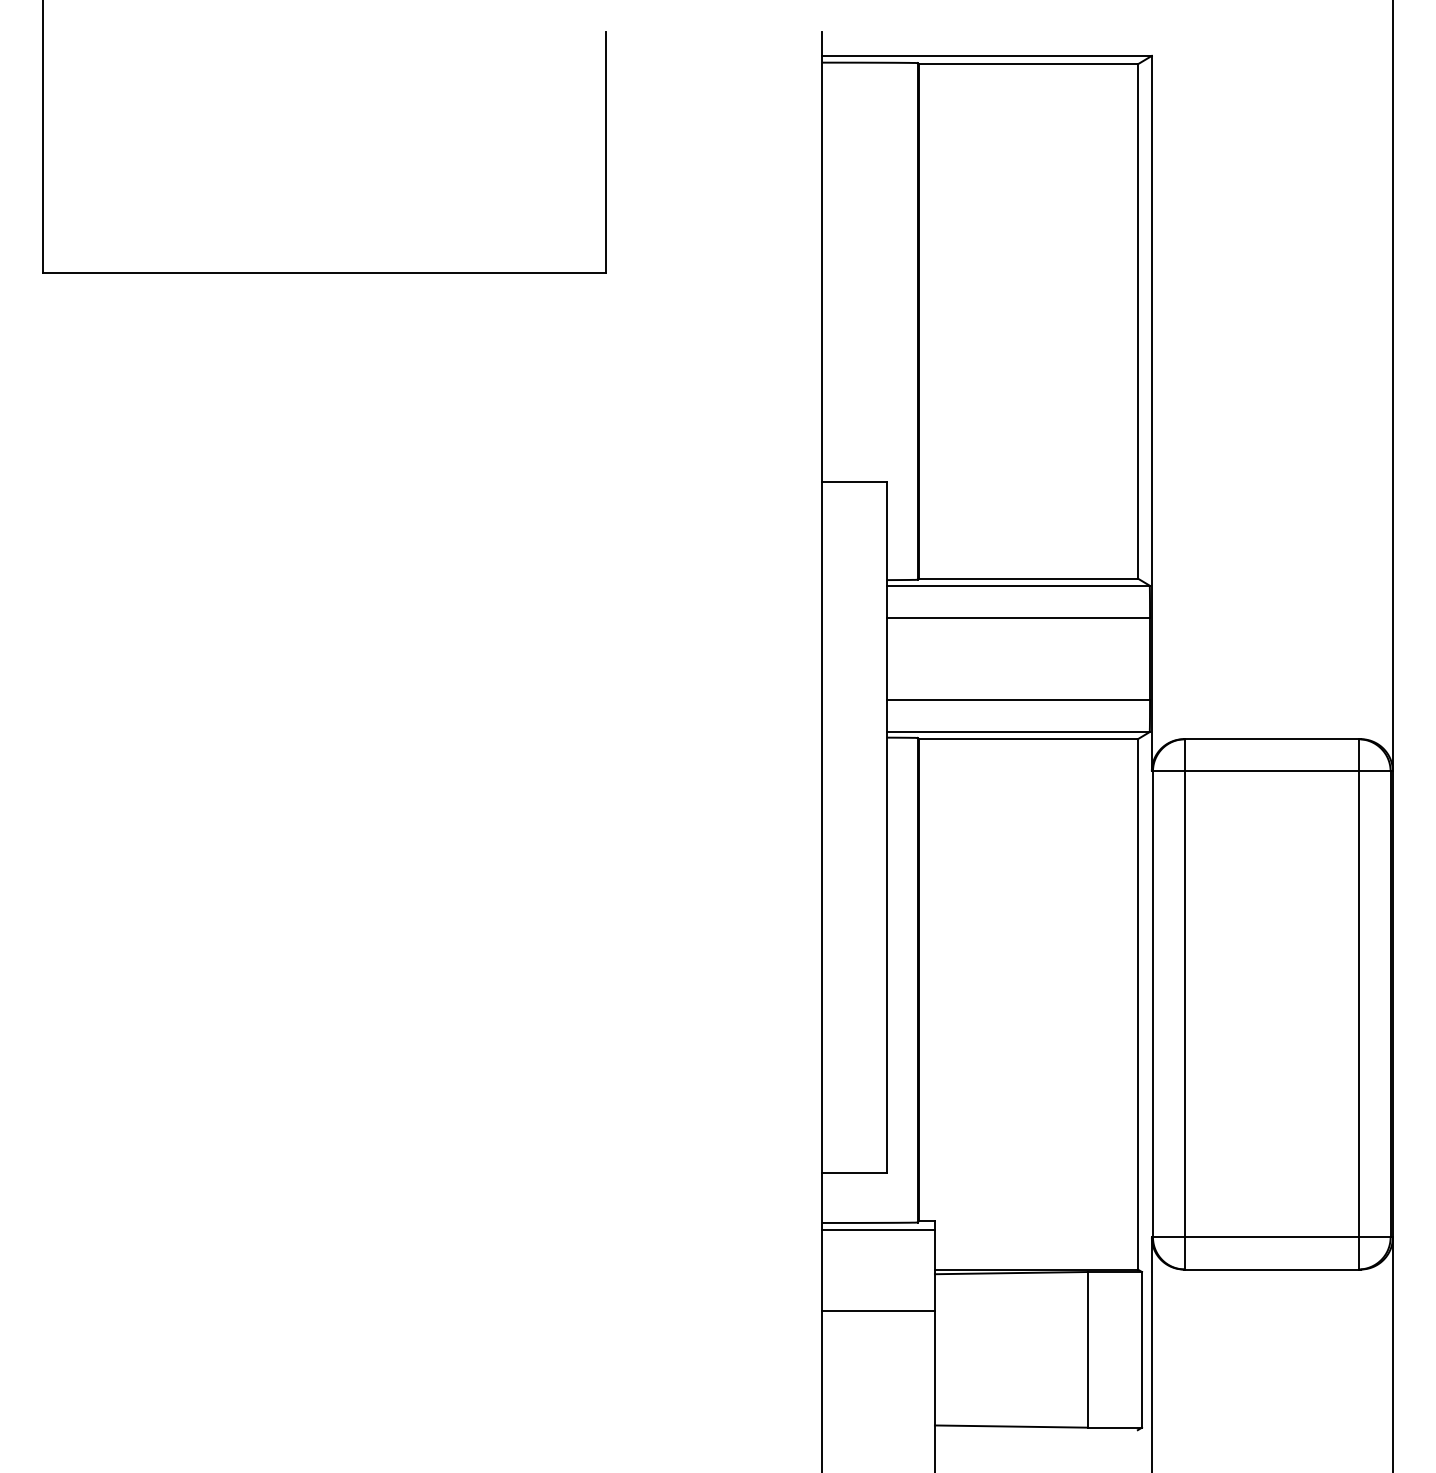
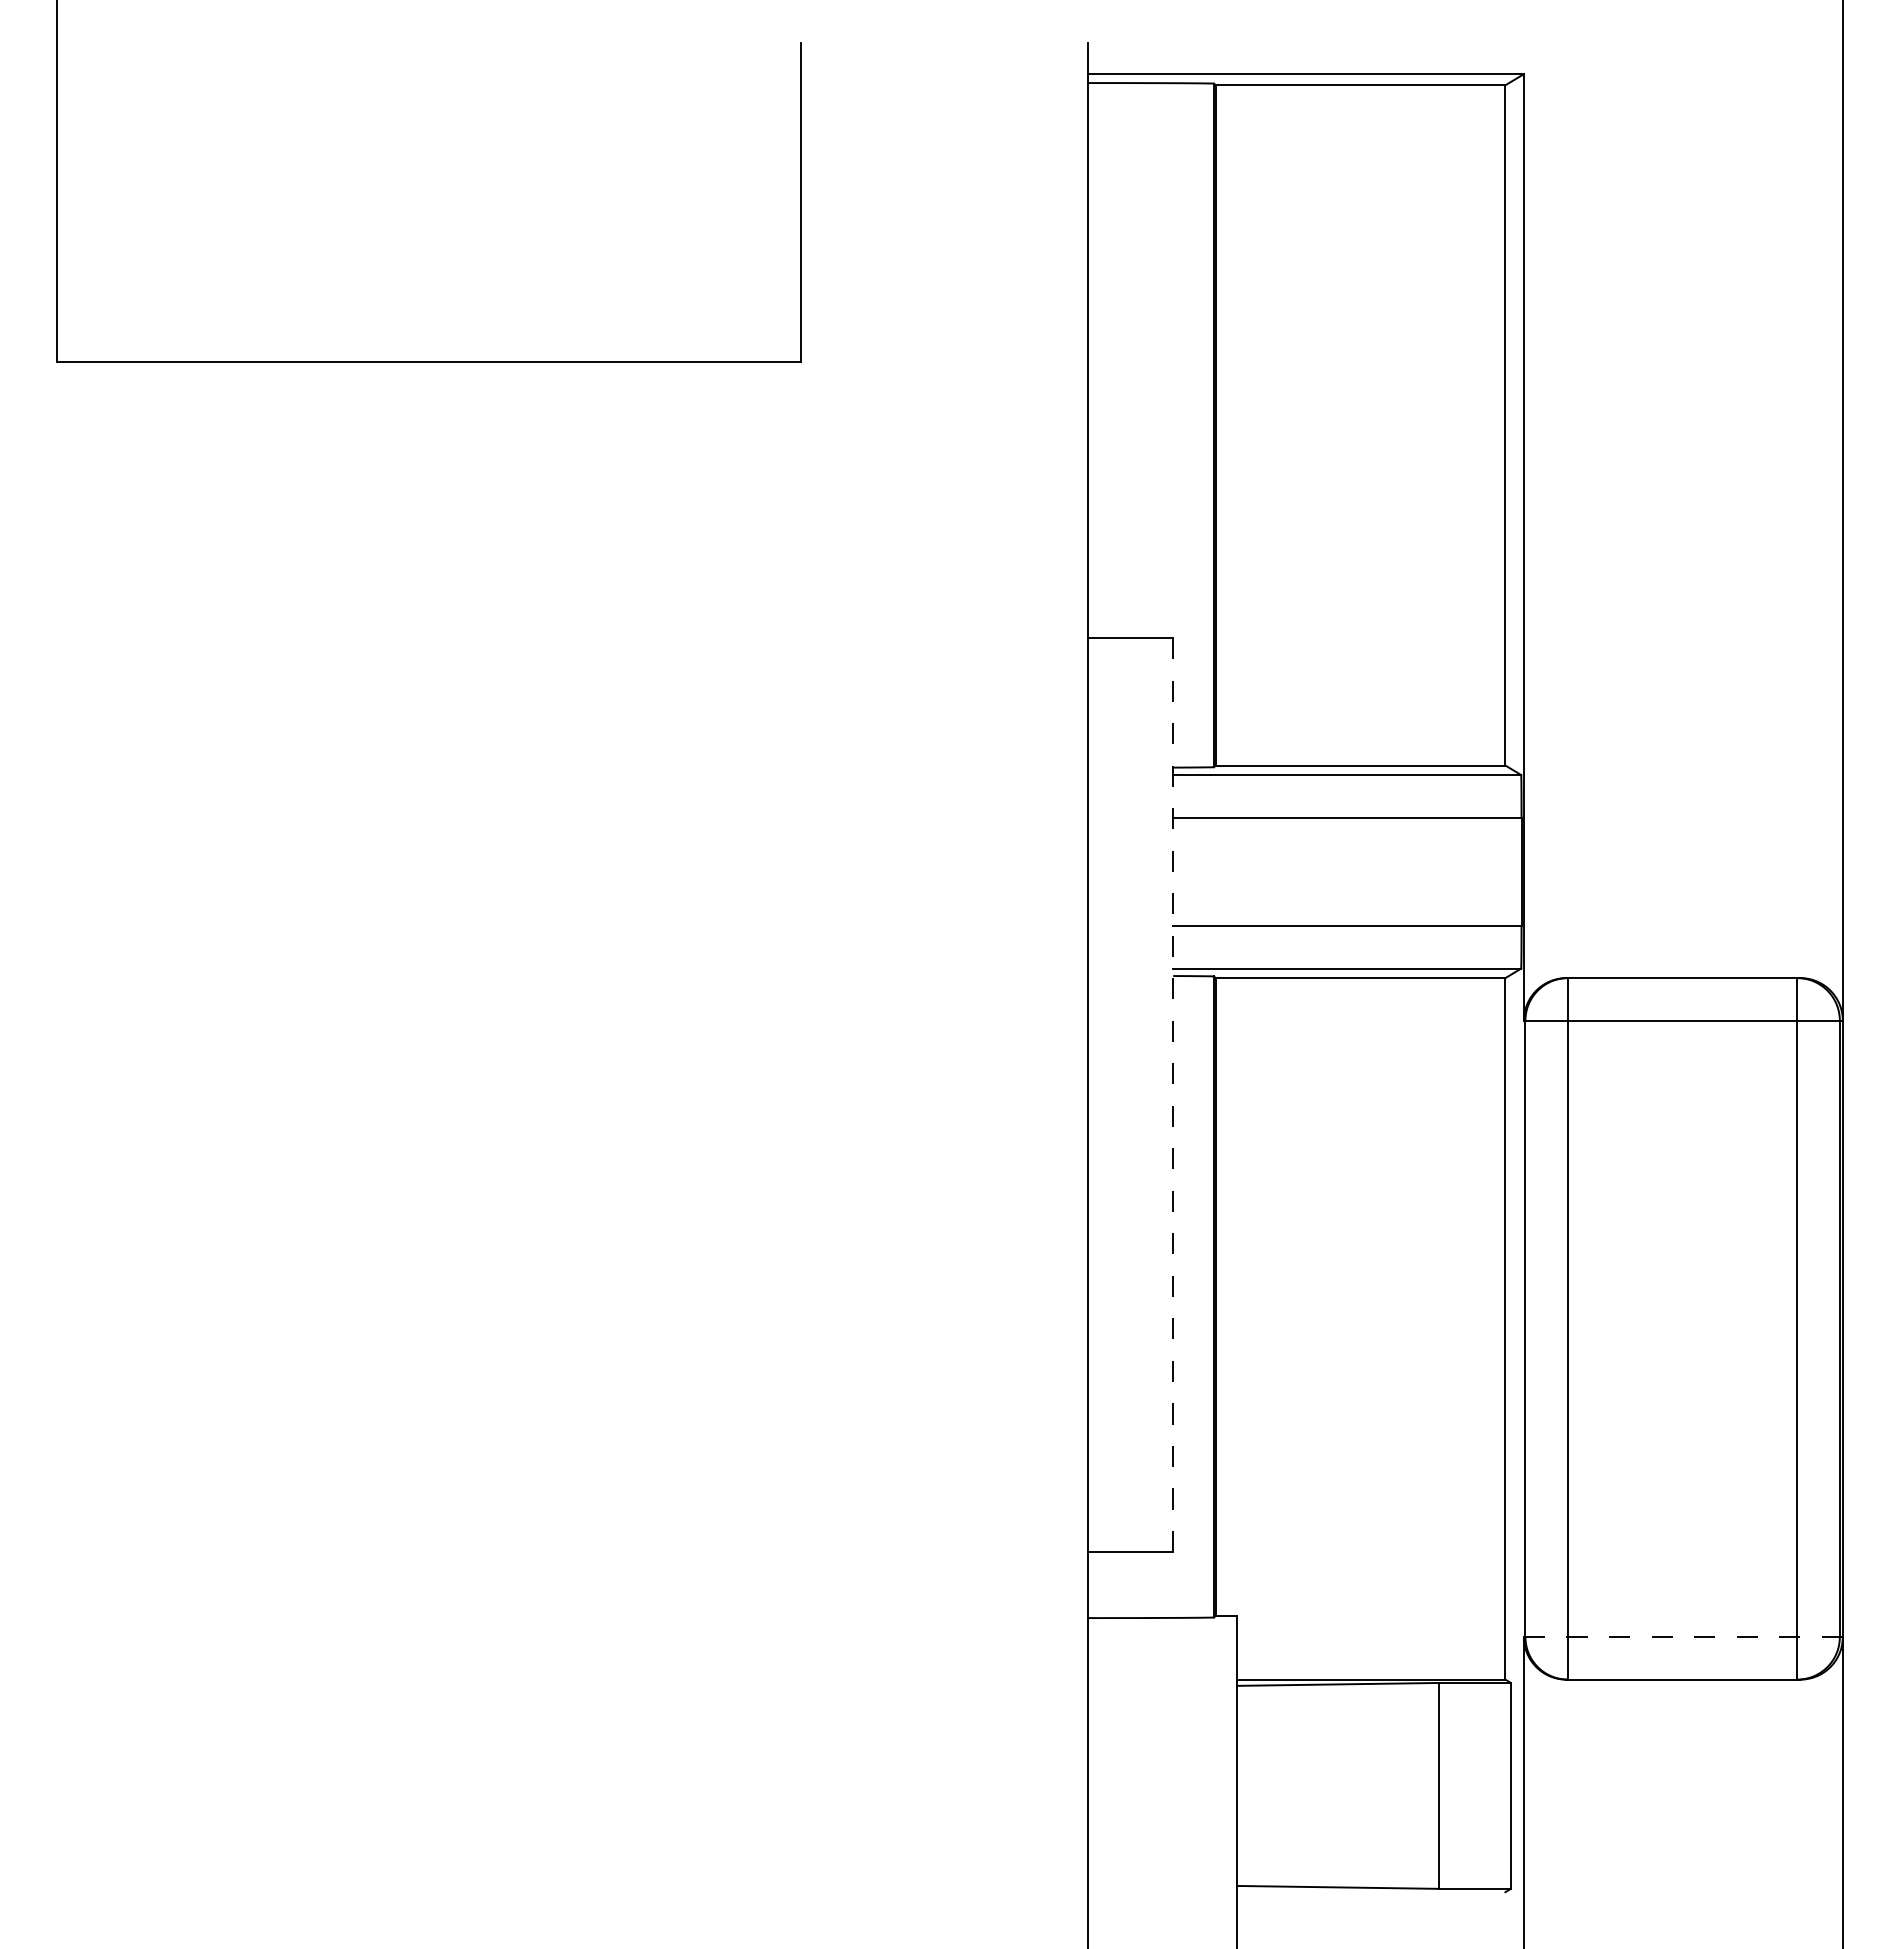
line: (886, 827) -> (1173, 1095), solid -> dashed
line: (878, 1230) -> (1162, 1627), removed
line: (1272, 1237) -> (1683, 1637), solid -> dashed
line: (878, 1310) -> (1162, 1734), removed

